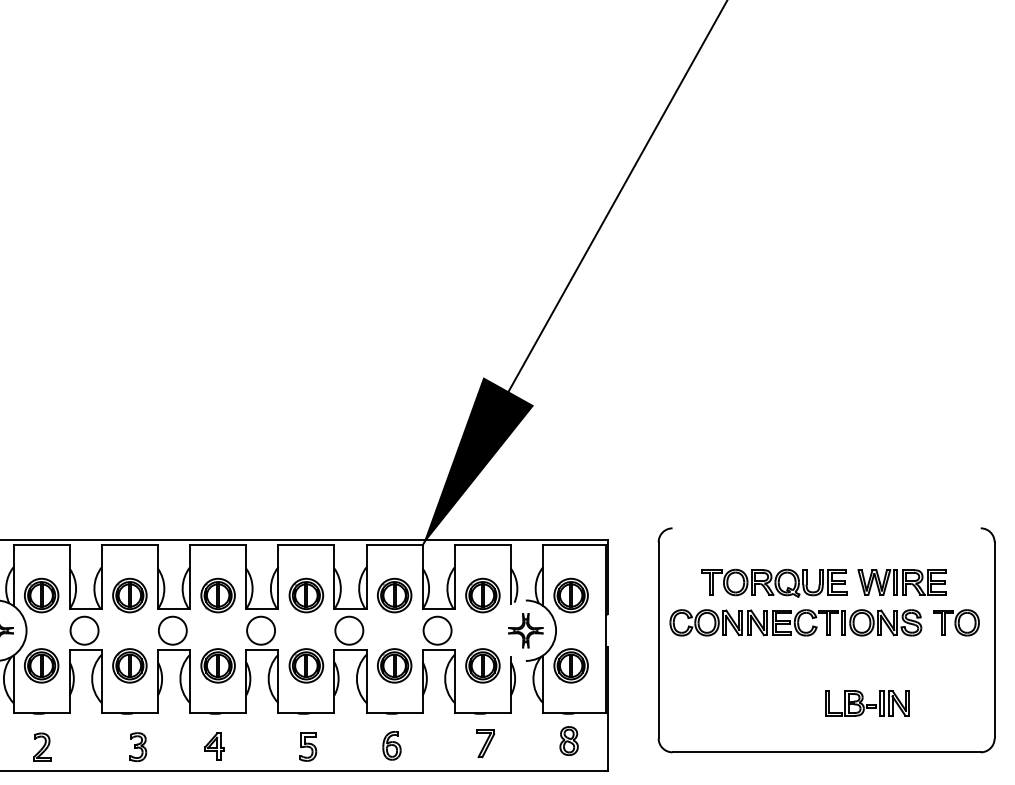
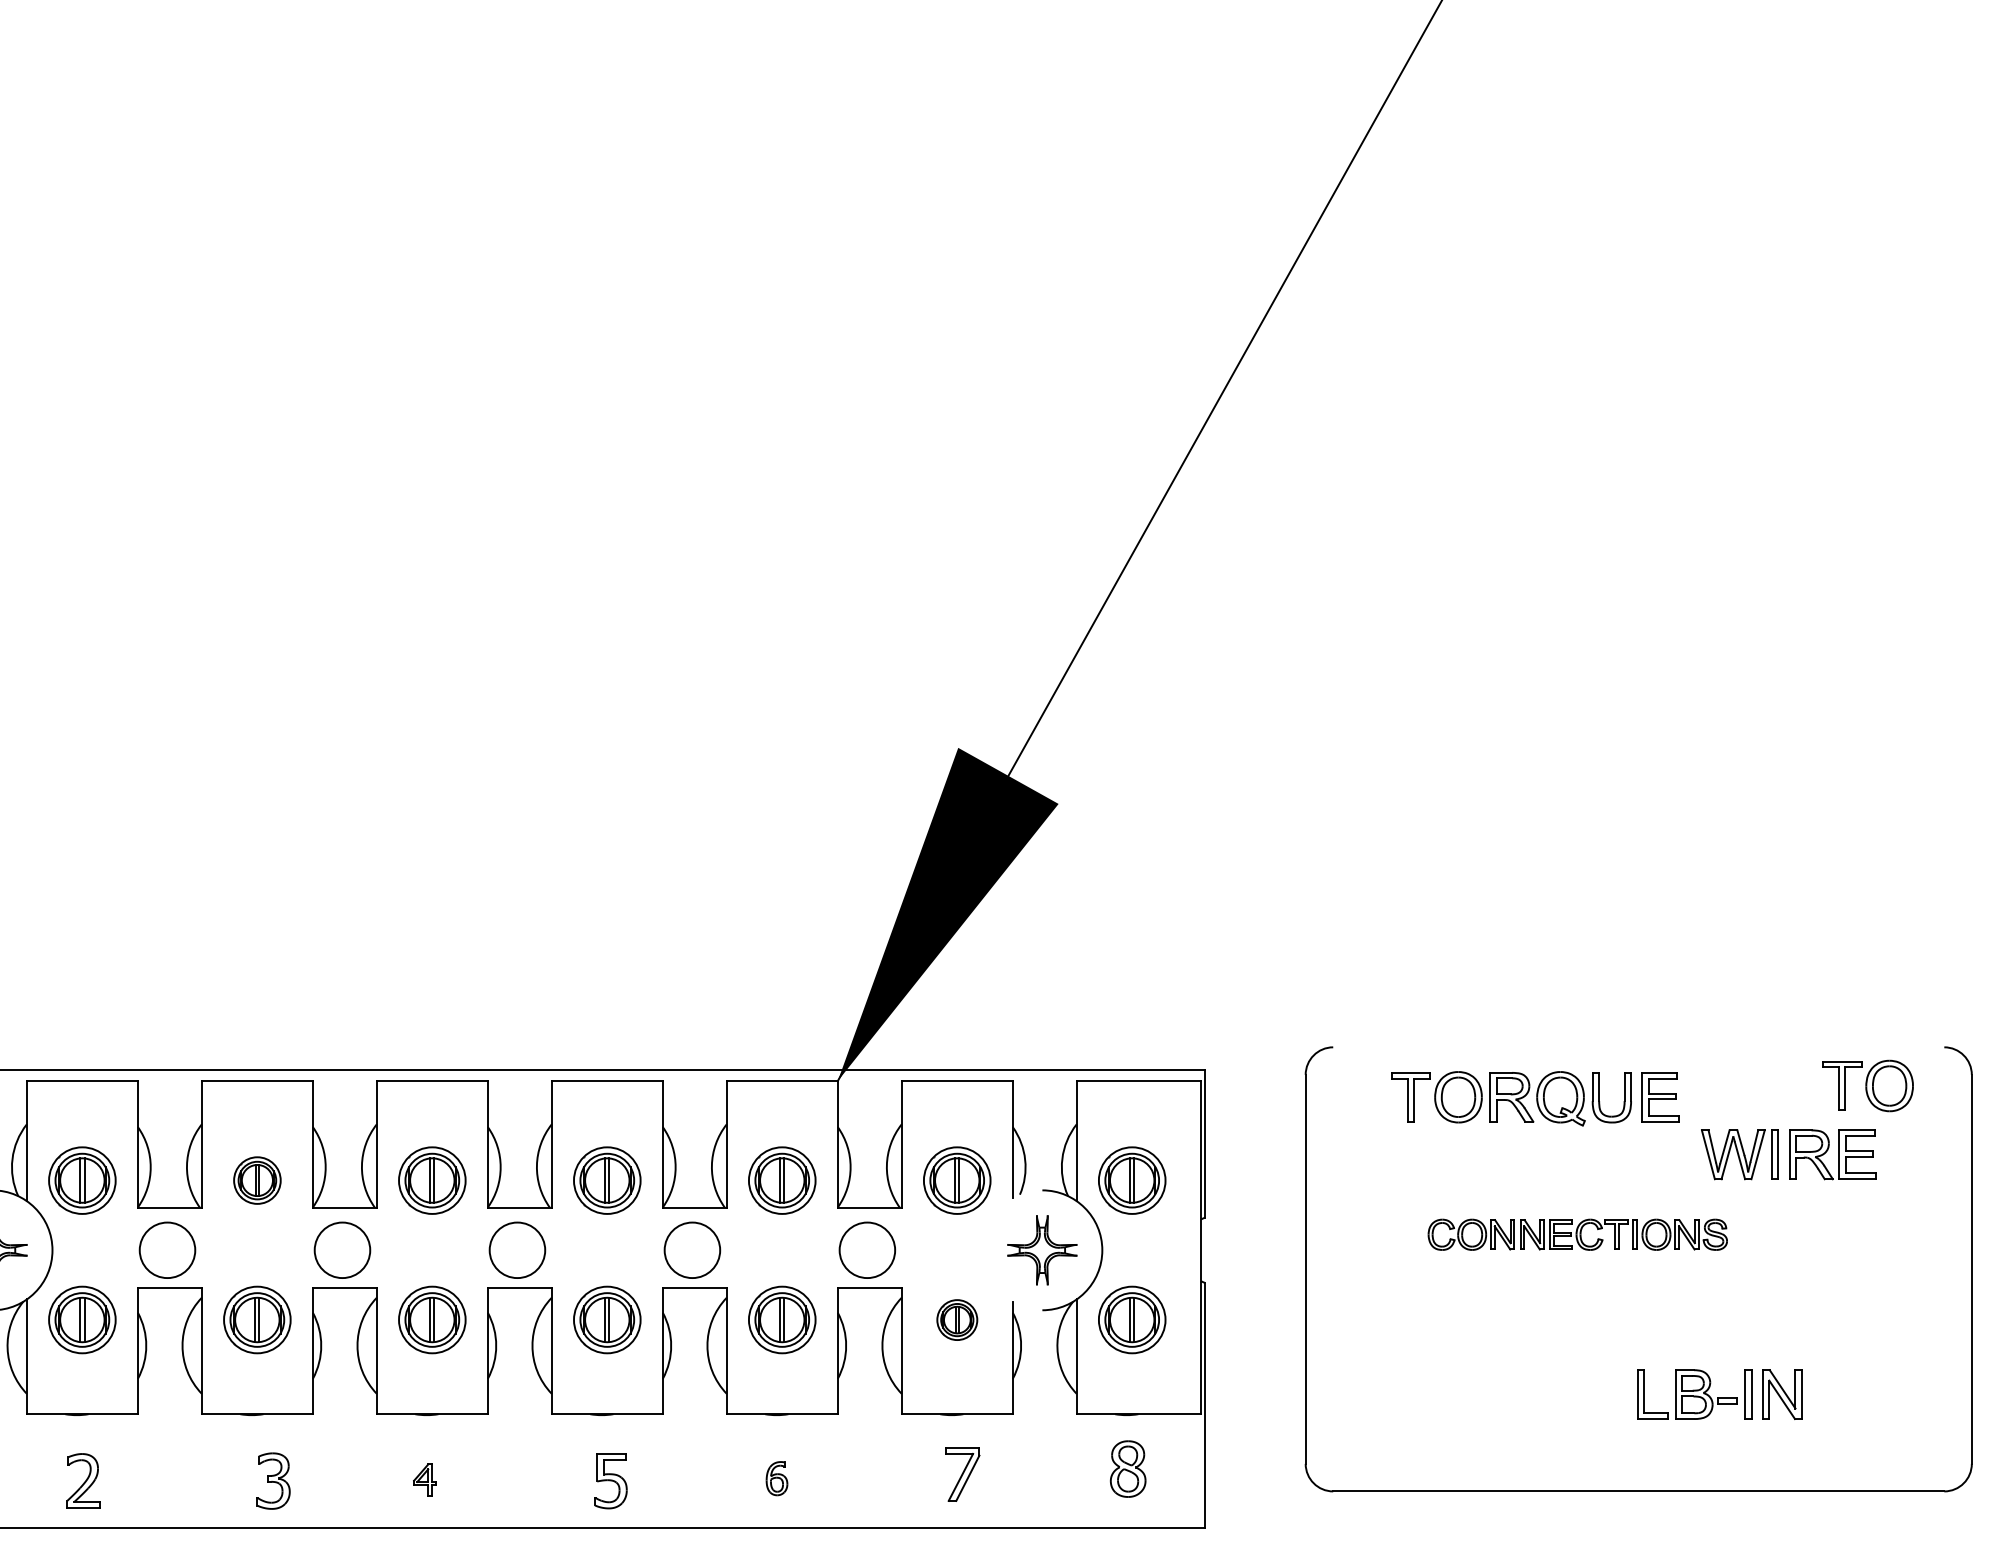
part: (774, 582) -> (1535, 1097), moved
part: (129, 595) -> (256, 1180), size x0.7
part: (795, 622) -> (1576, 1233), size x0.6
part: (956, 622) -> (1868, 1085), moved
part: (482, 665) -> (956, 1319), size x0.6
part: (391, 745) -> (776, 1477), size x0.6
part: (214, 746) -> (425, 1479), size x0.6

